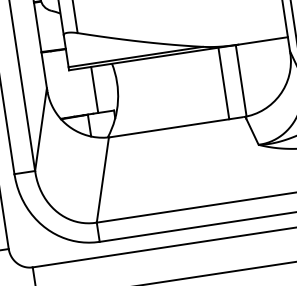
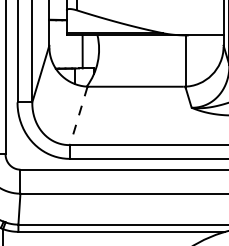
line: (223, 82) -> (173, 60), removed
line: (102, 180) -> (78, 116), solid -> dashed

